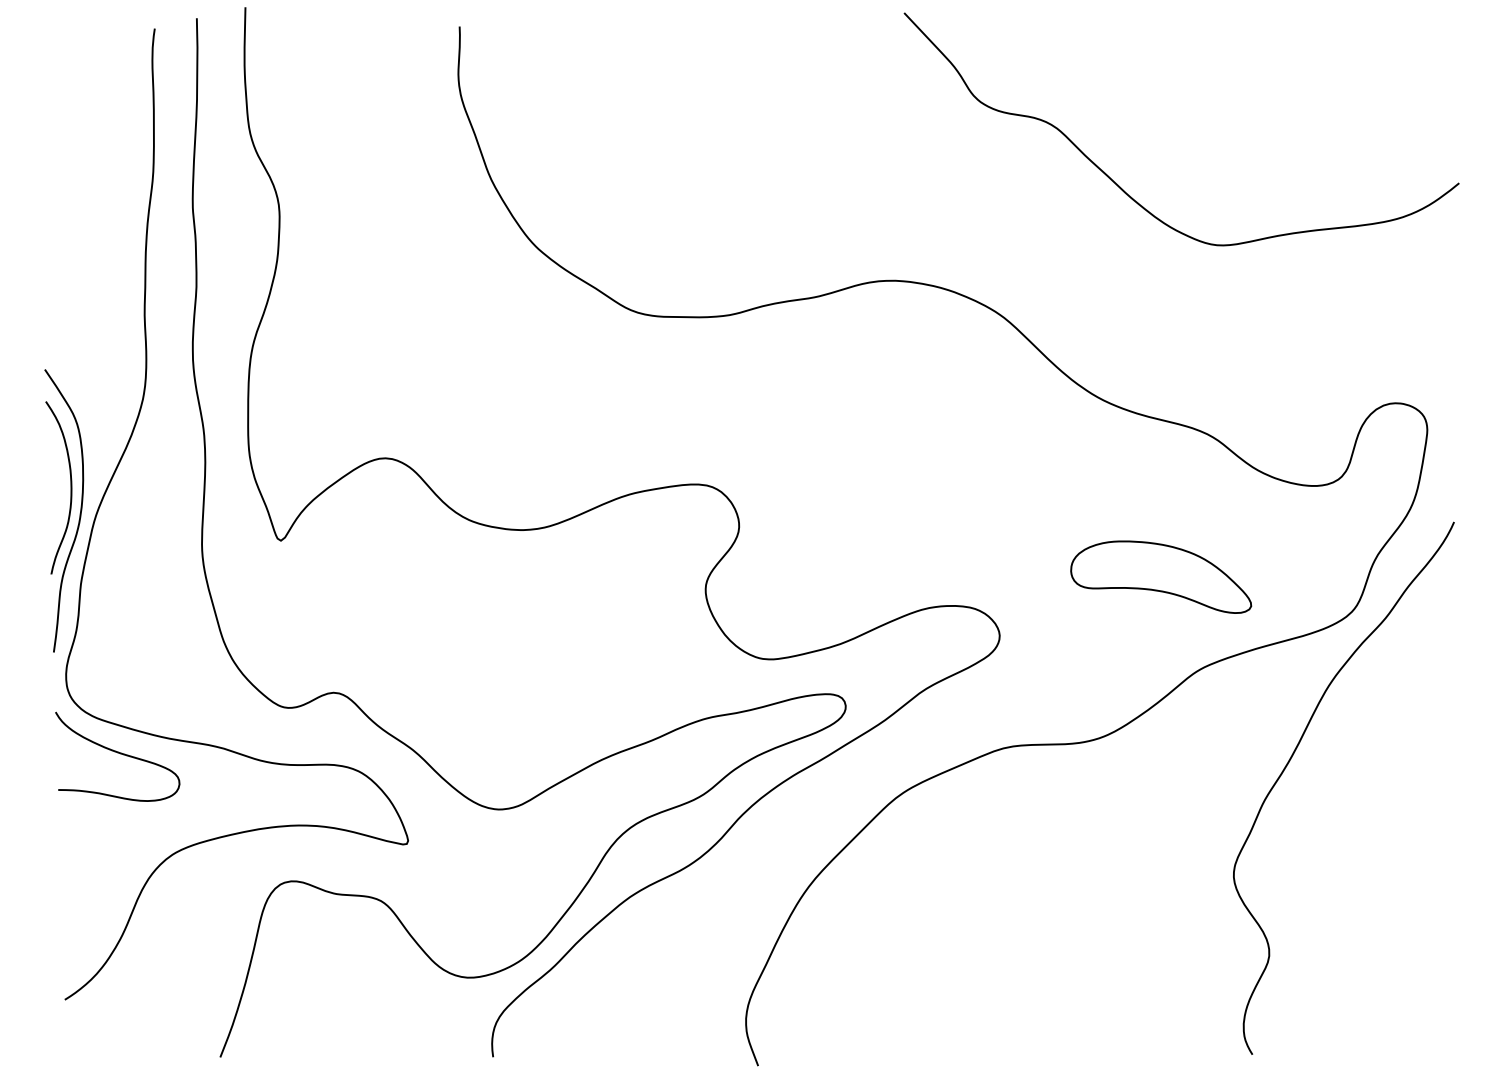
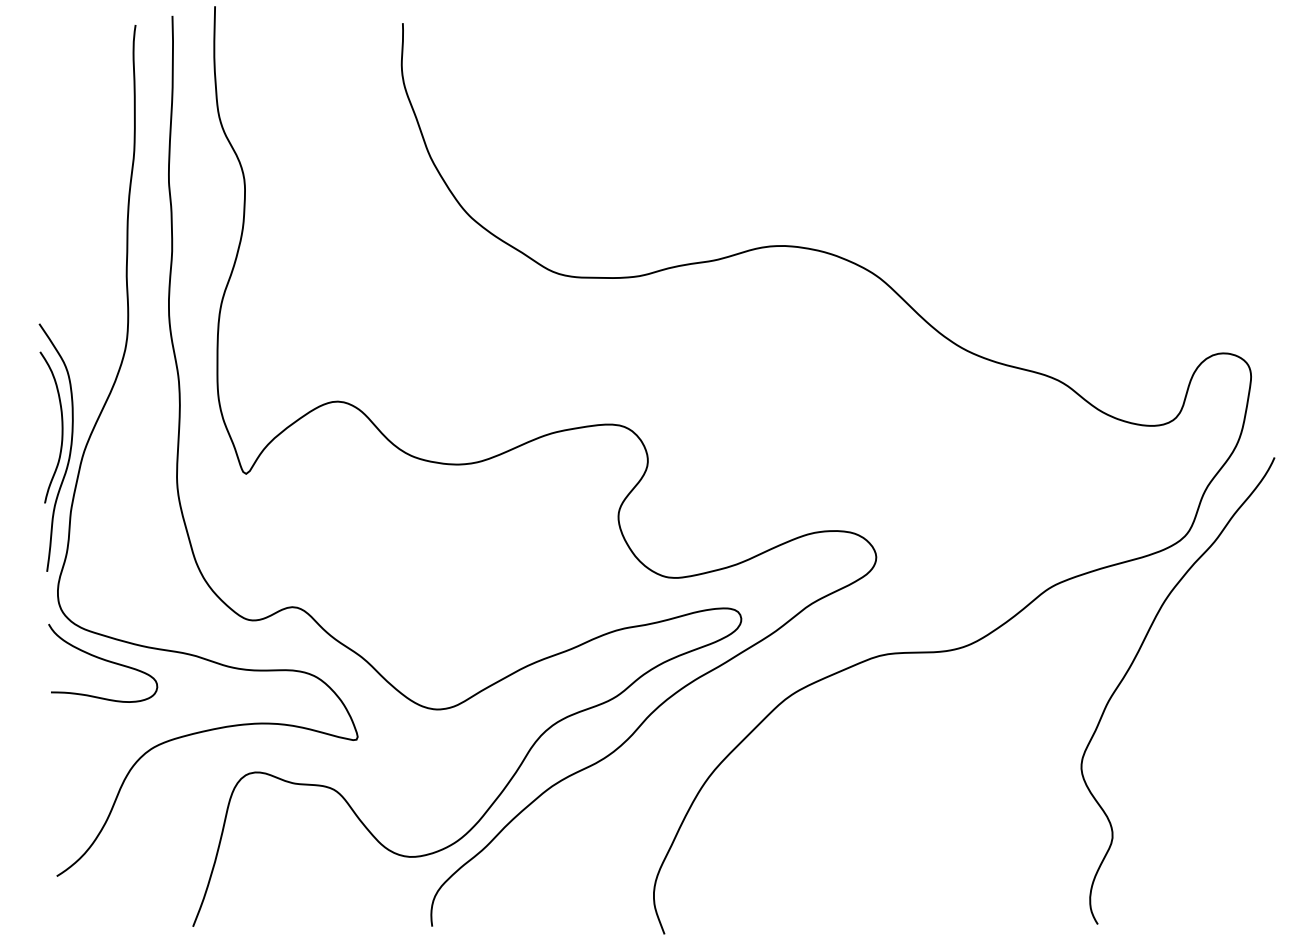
curve: (1122, 188) -> (983, 165), removed
part: (1161, 576) -> (1018, 505), removed

